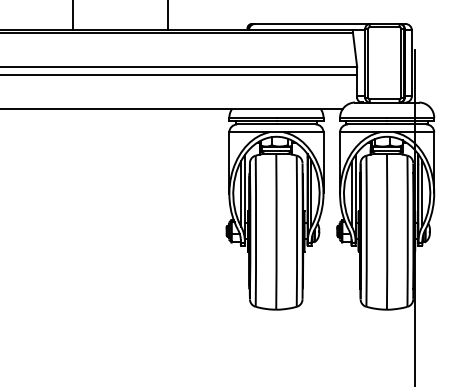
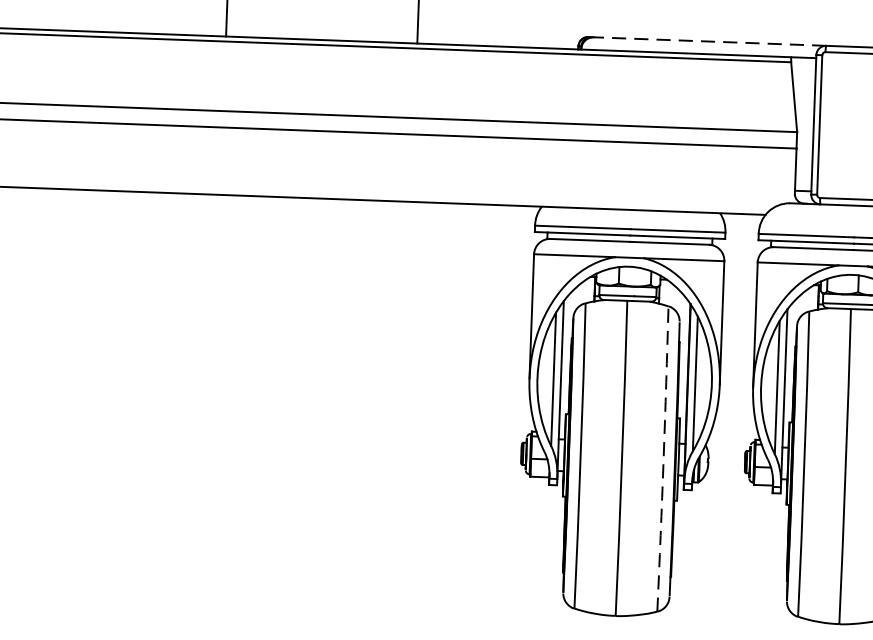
line: (312, 24) -> (710, 42), solid -> dashed
arc: (297, 231) -> (664, 459), solid -> dashed

